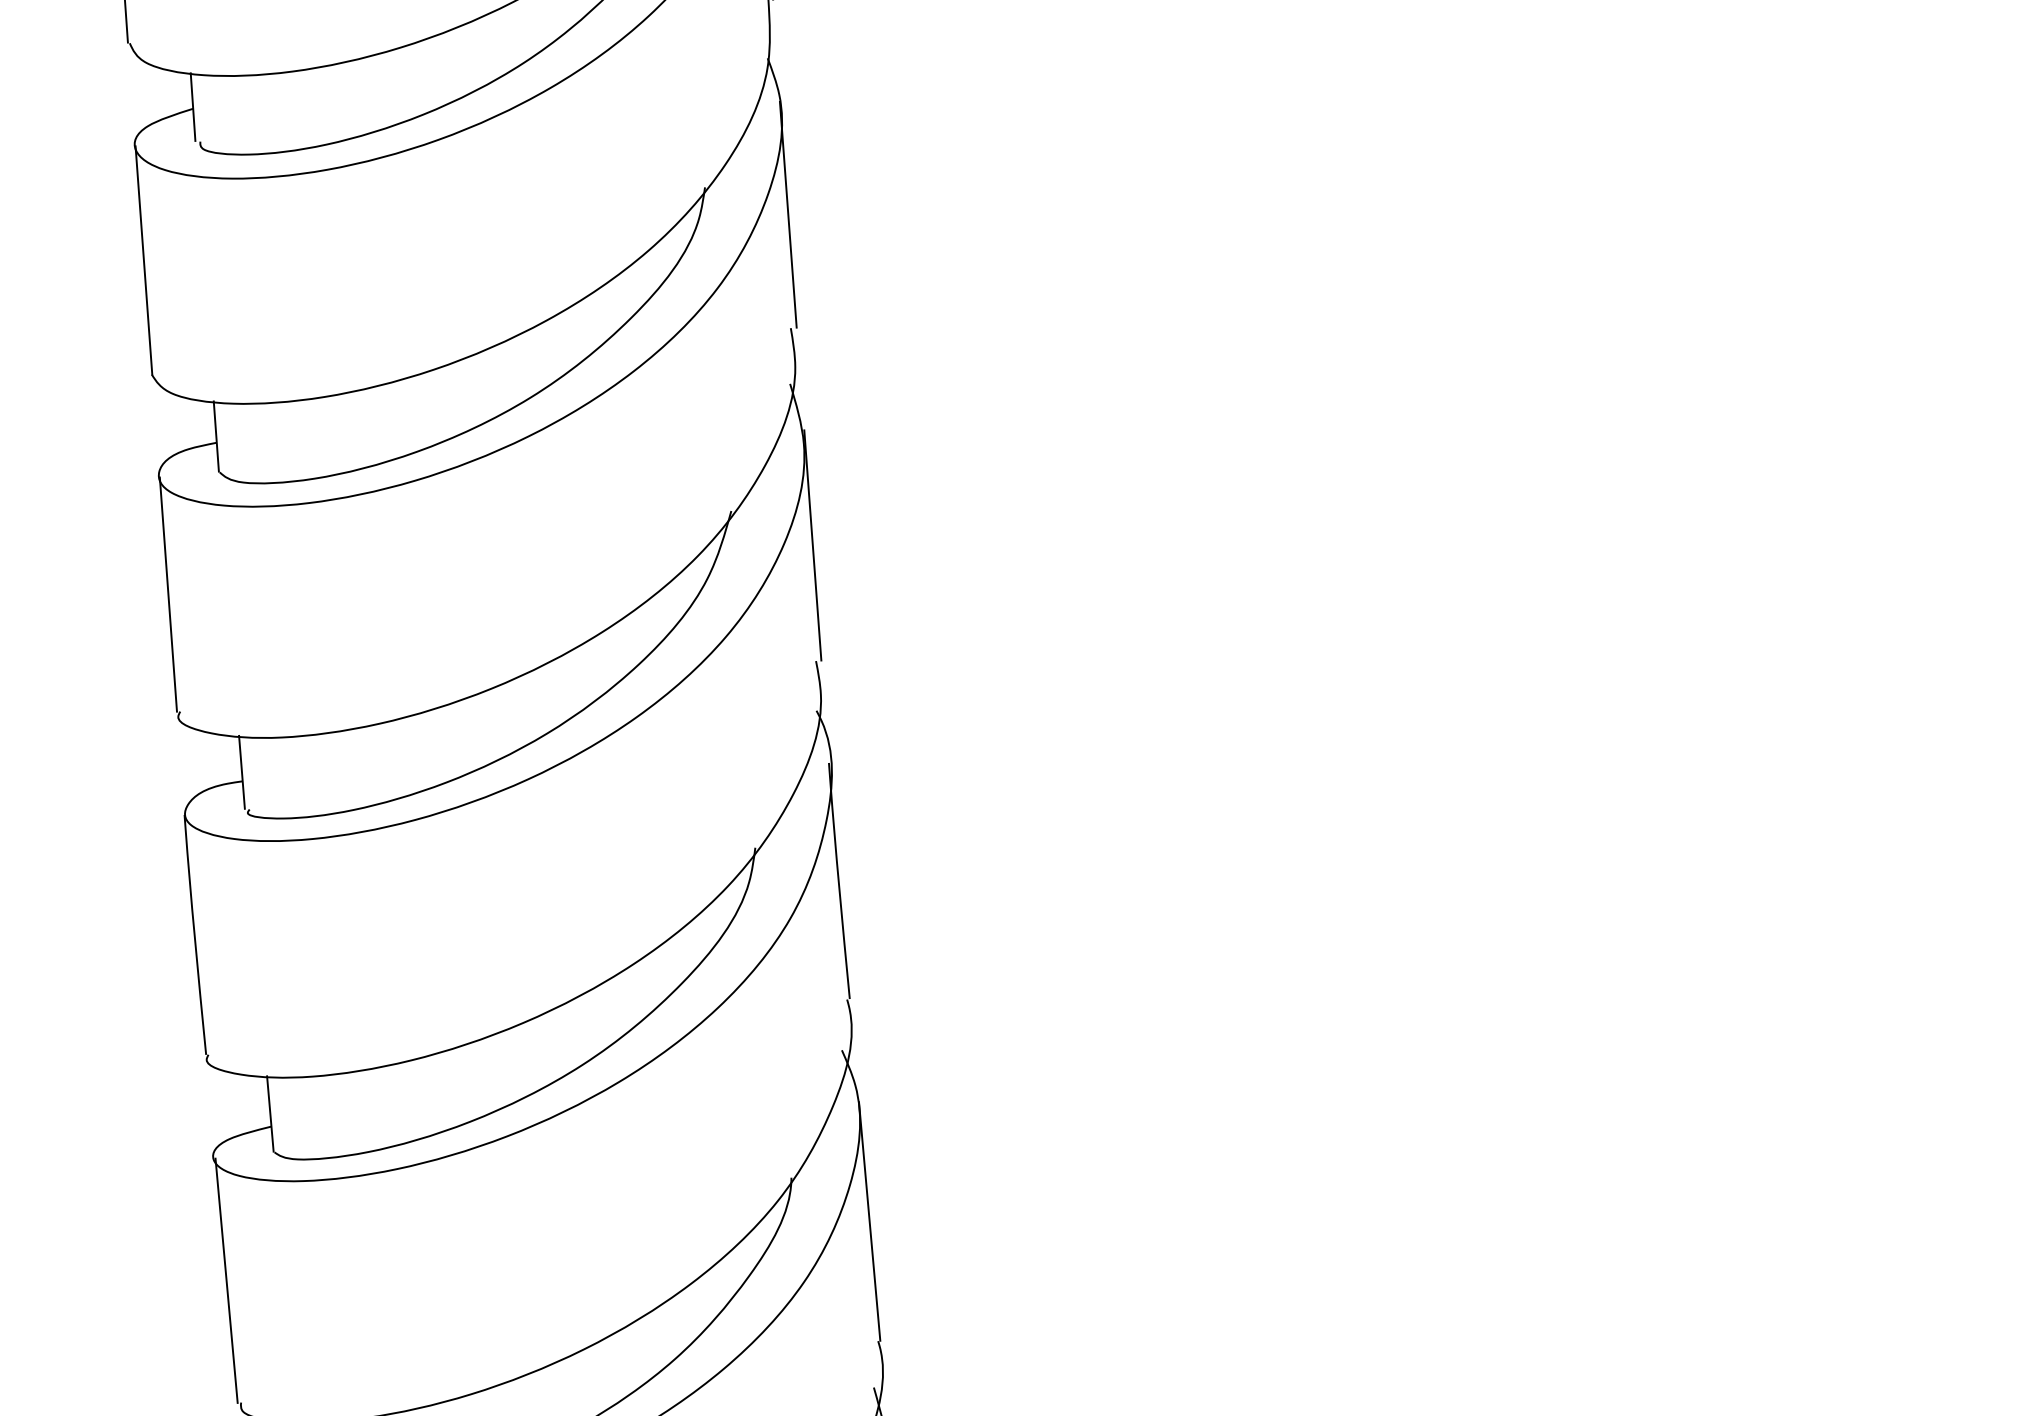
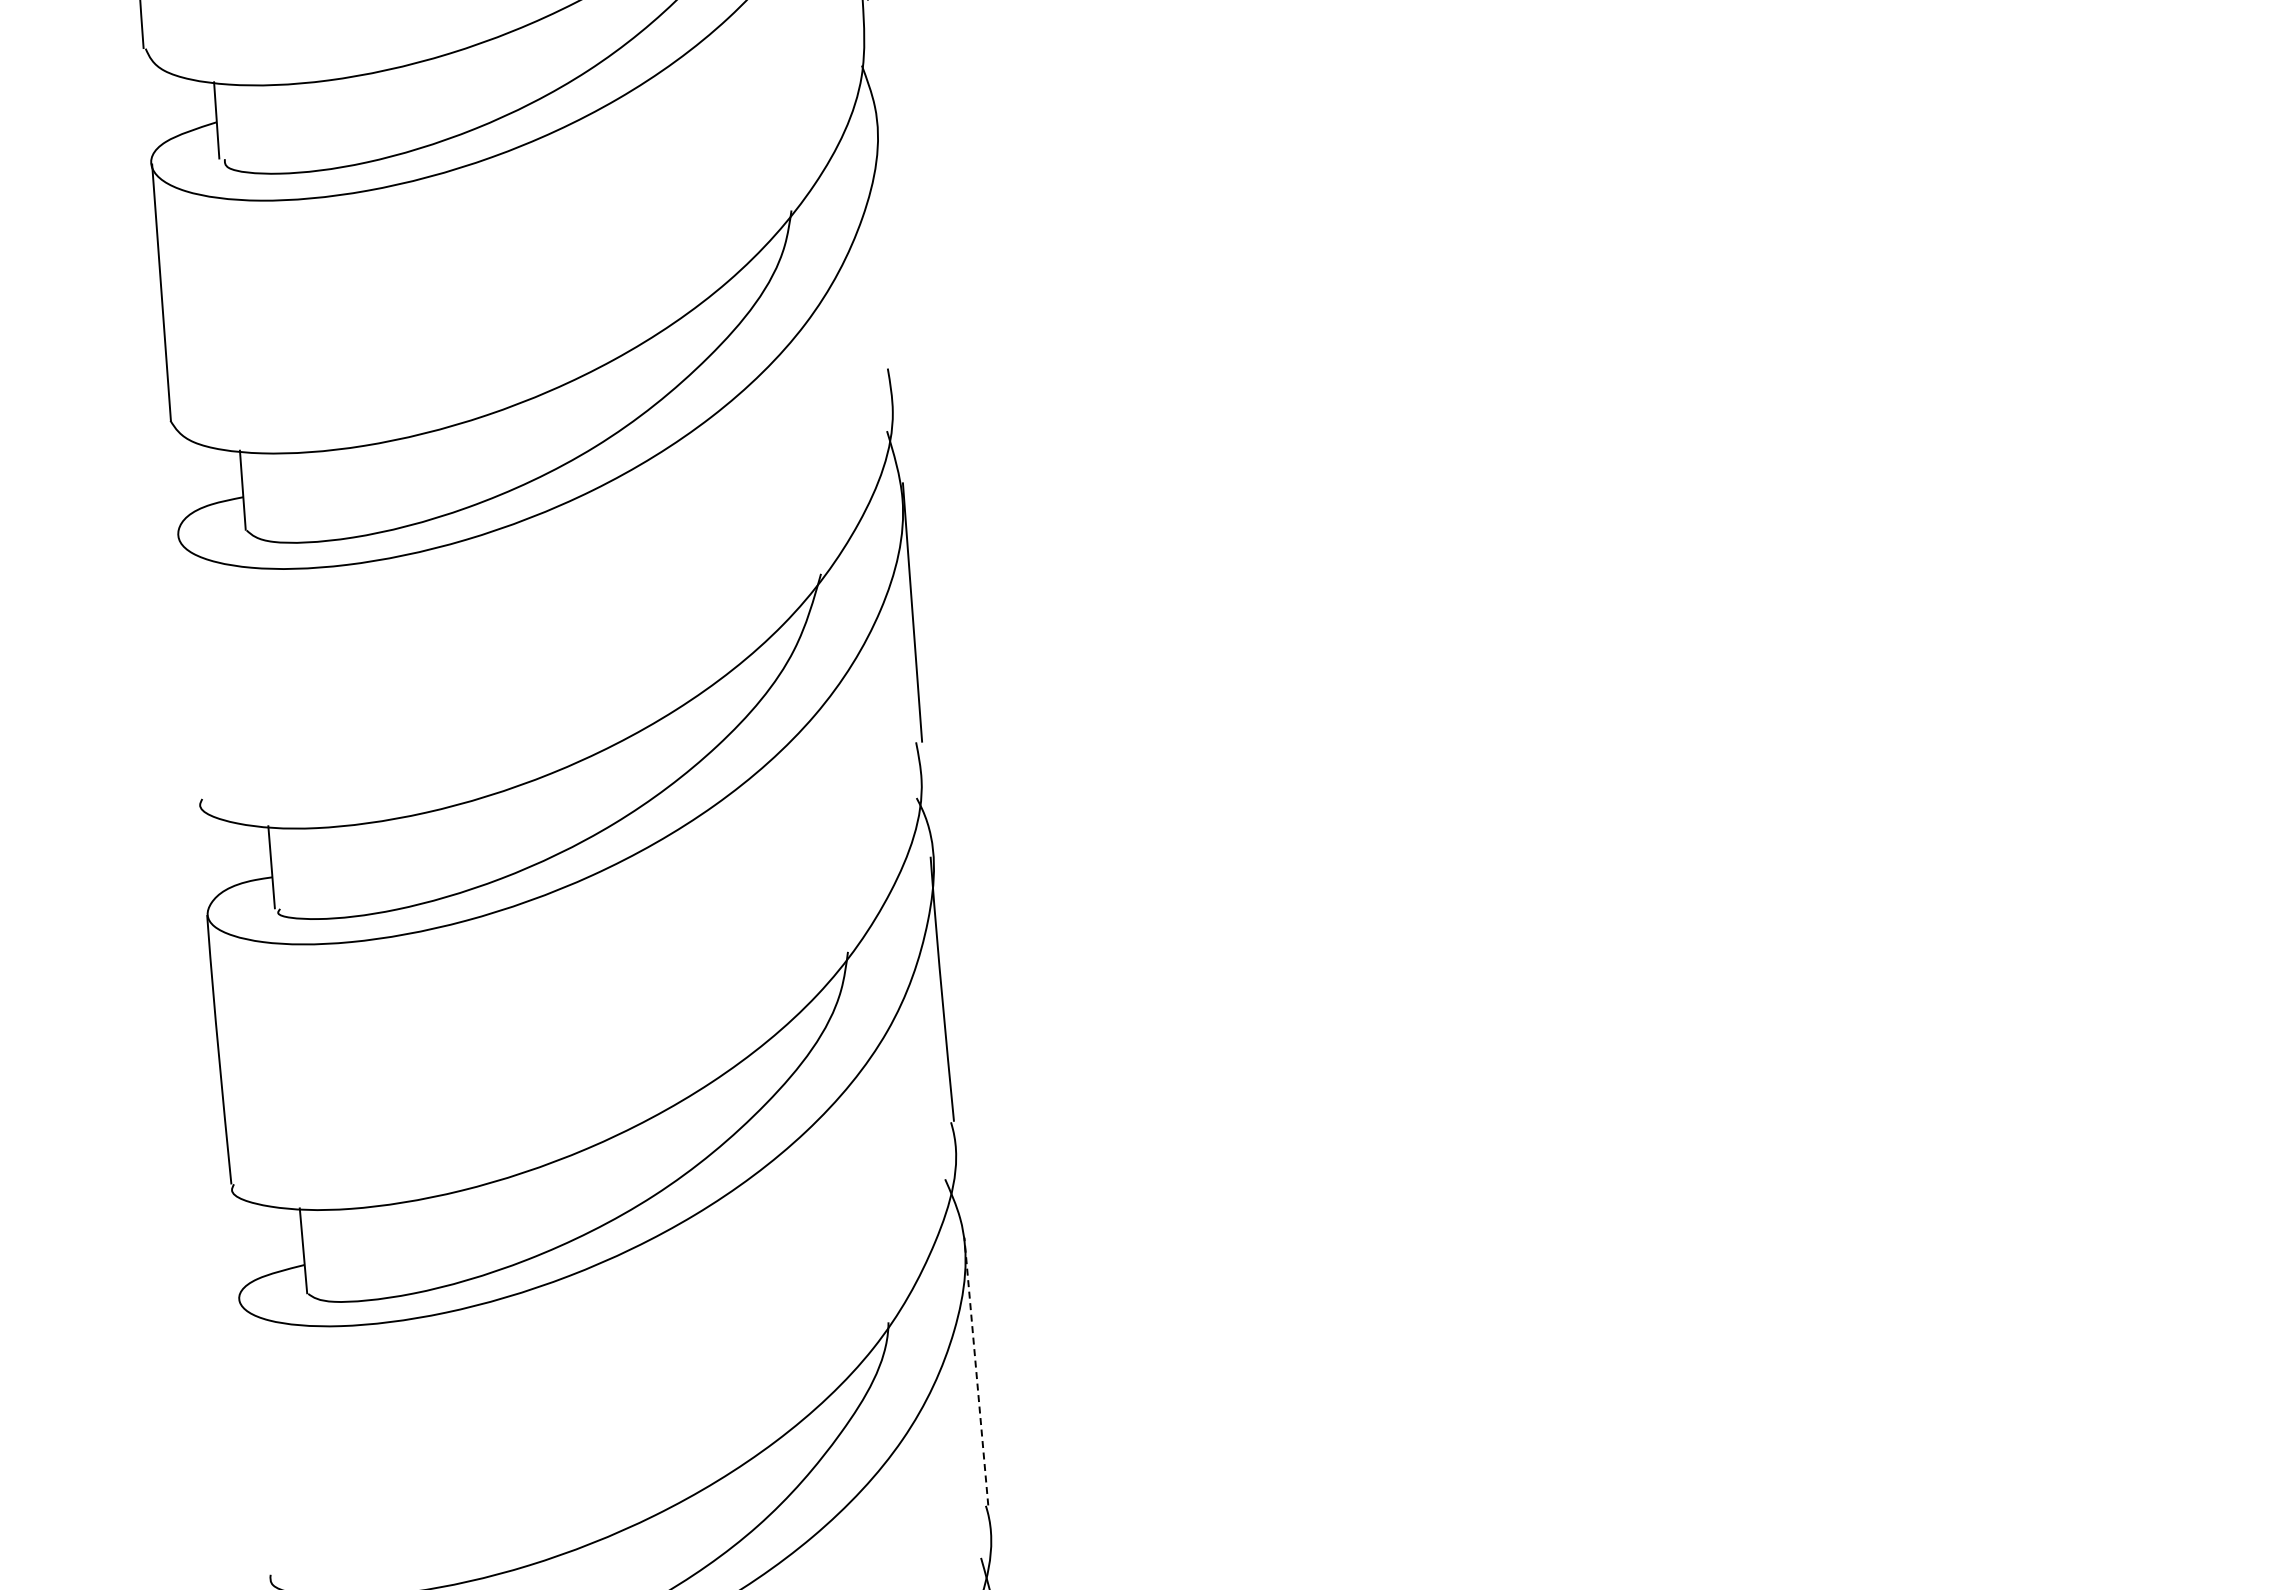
line: (787, 214) -> (884, 240), removed
line: (167, 594) -> (188, 667), removed
line: (869, 1221) -> (976, 1371), solid -> dashed
line: (225, 1280) -> (253, 1437), removed

